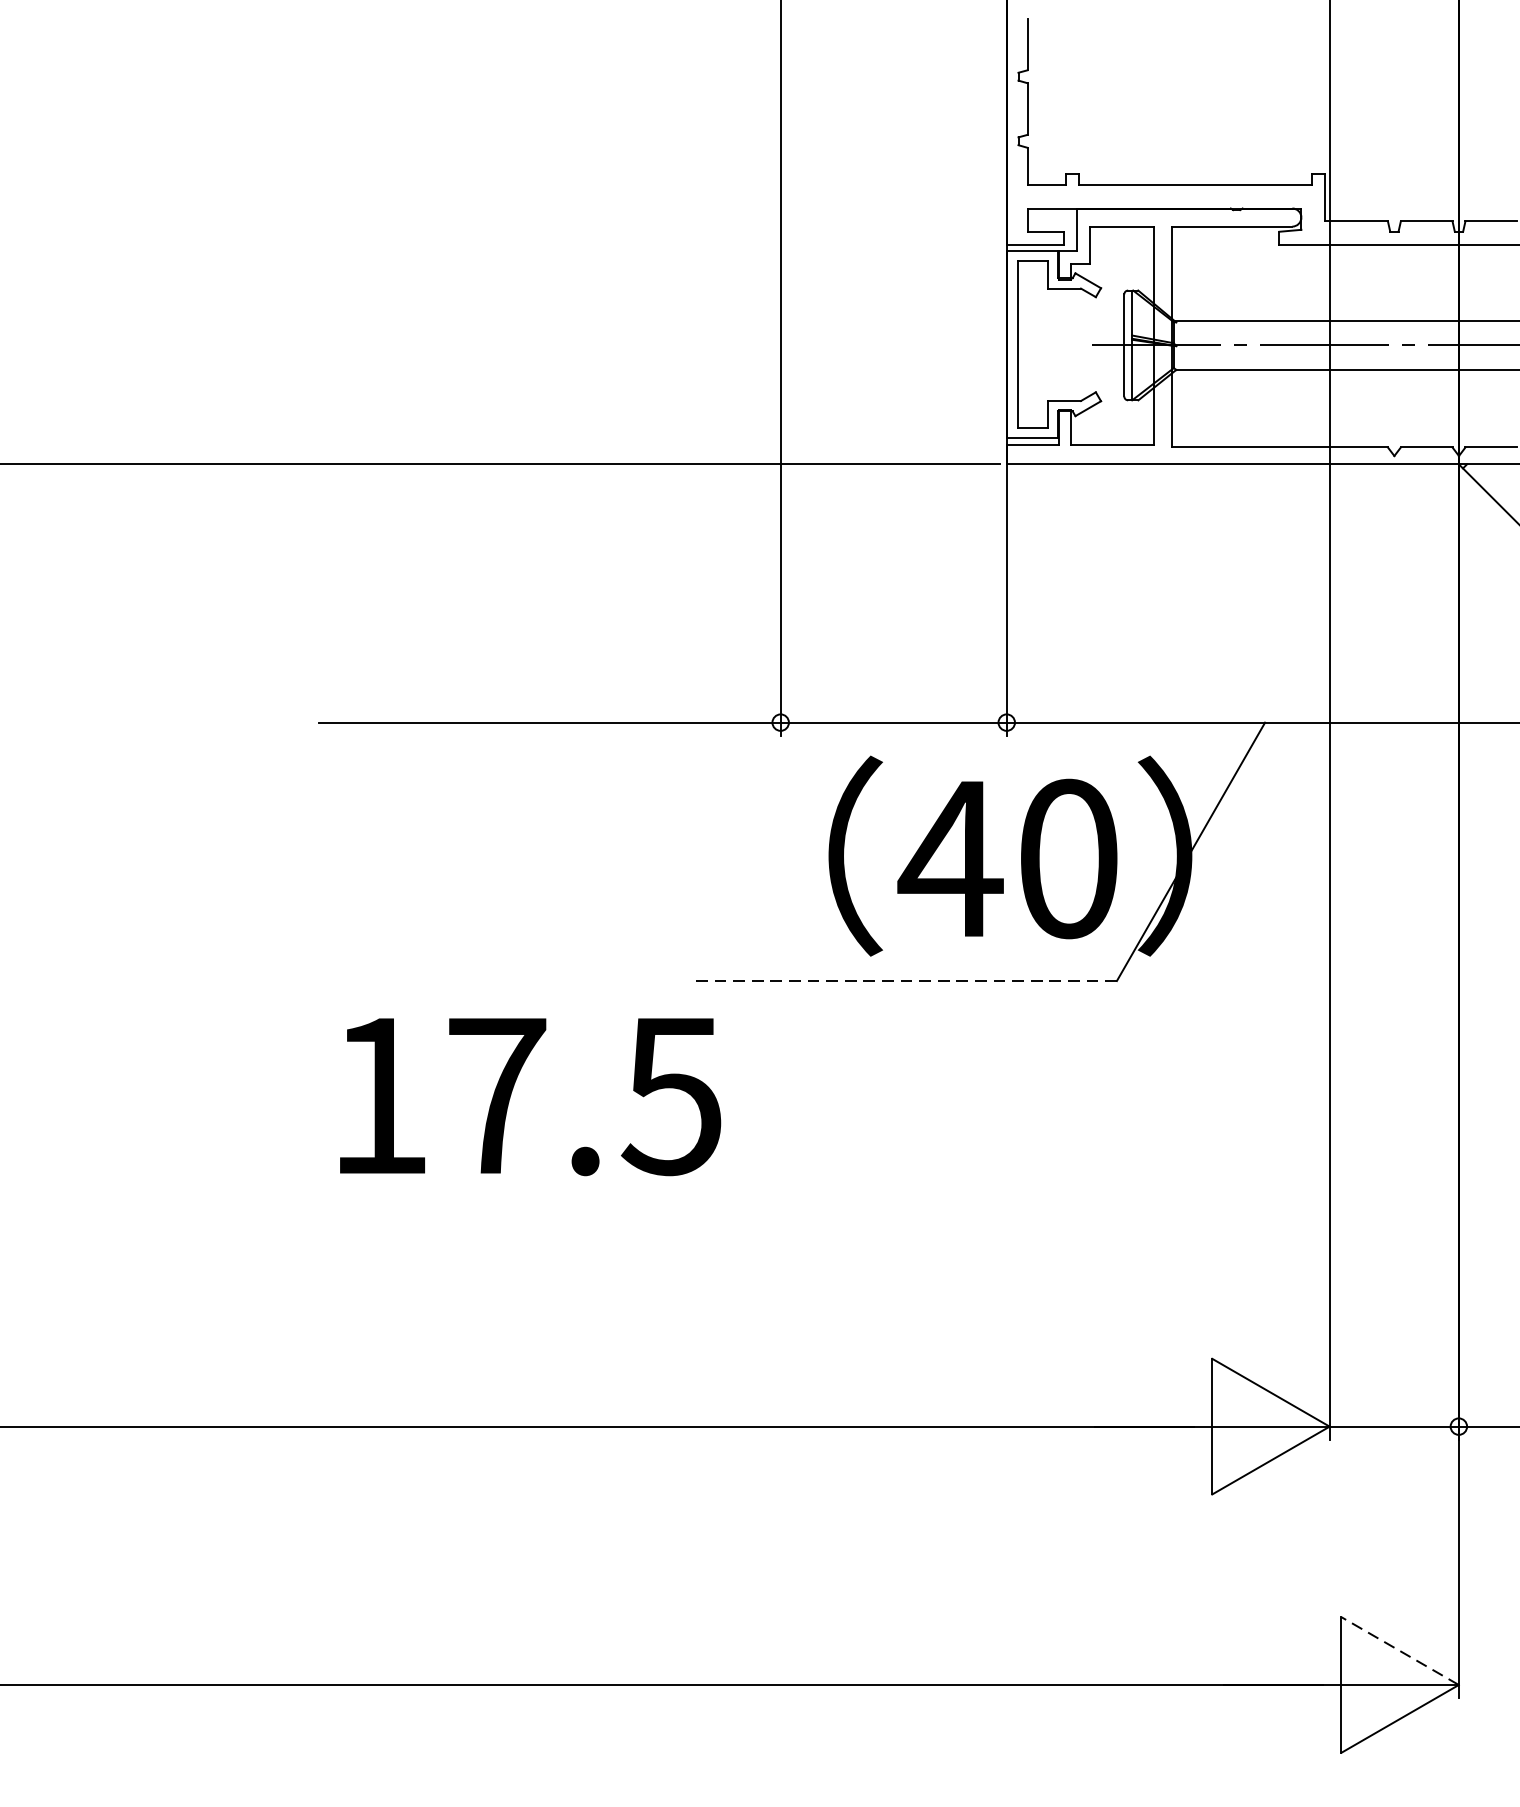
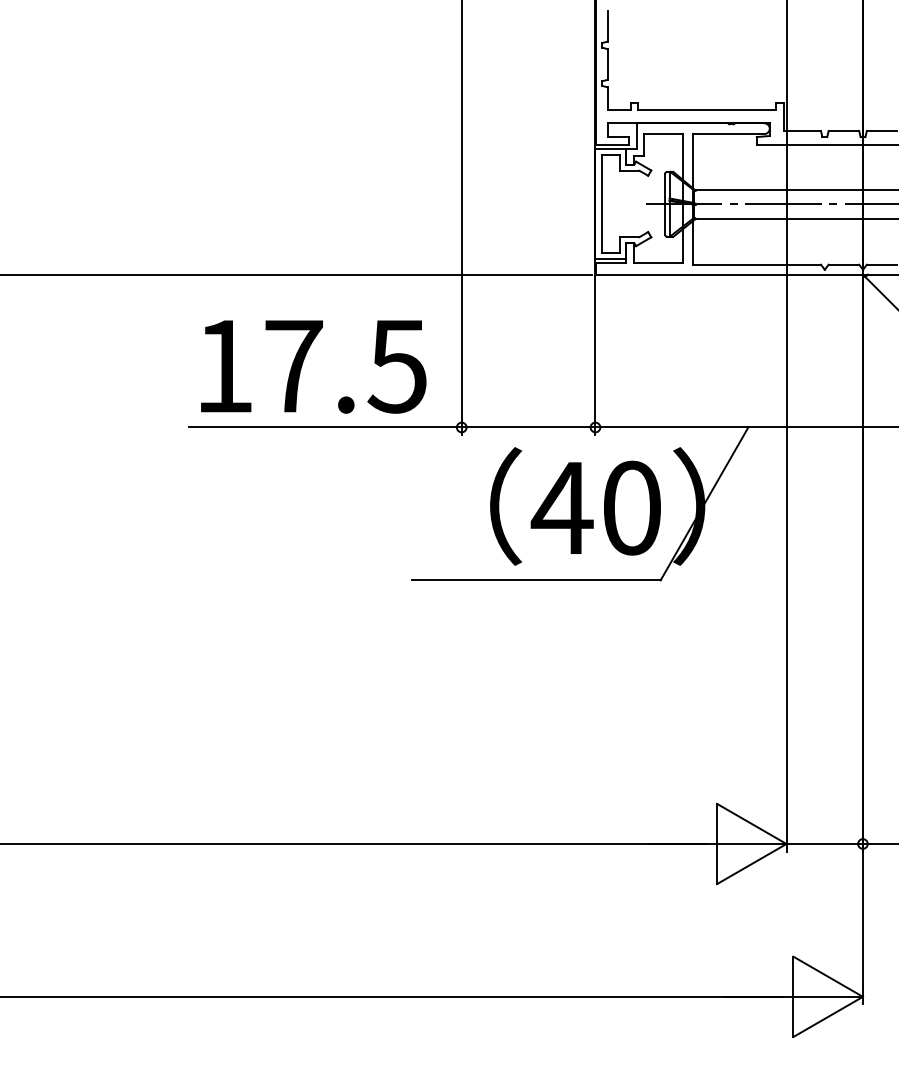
line: (905, 981) -> (535, 580), dashed -> solid
text: (530, 1096) -> (313, 366), moved
line: (1398, 1650) -> (827, 976), dashed -> solid

